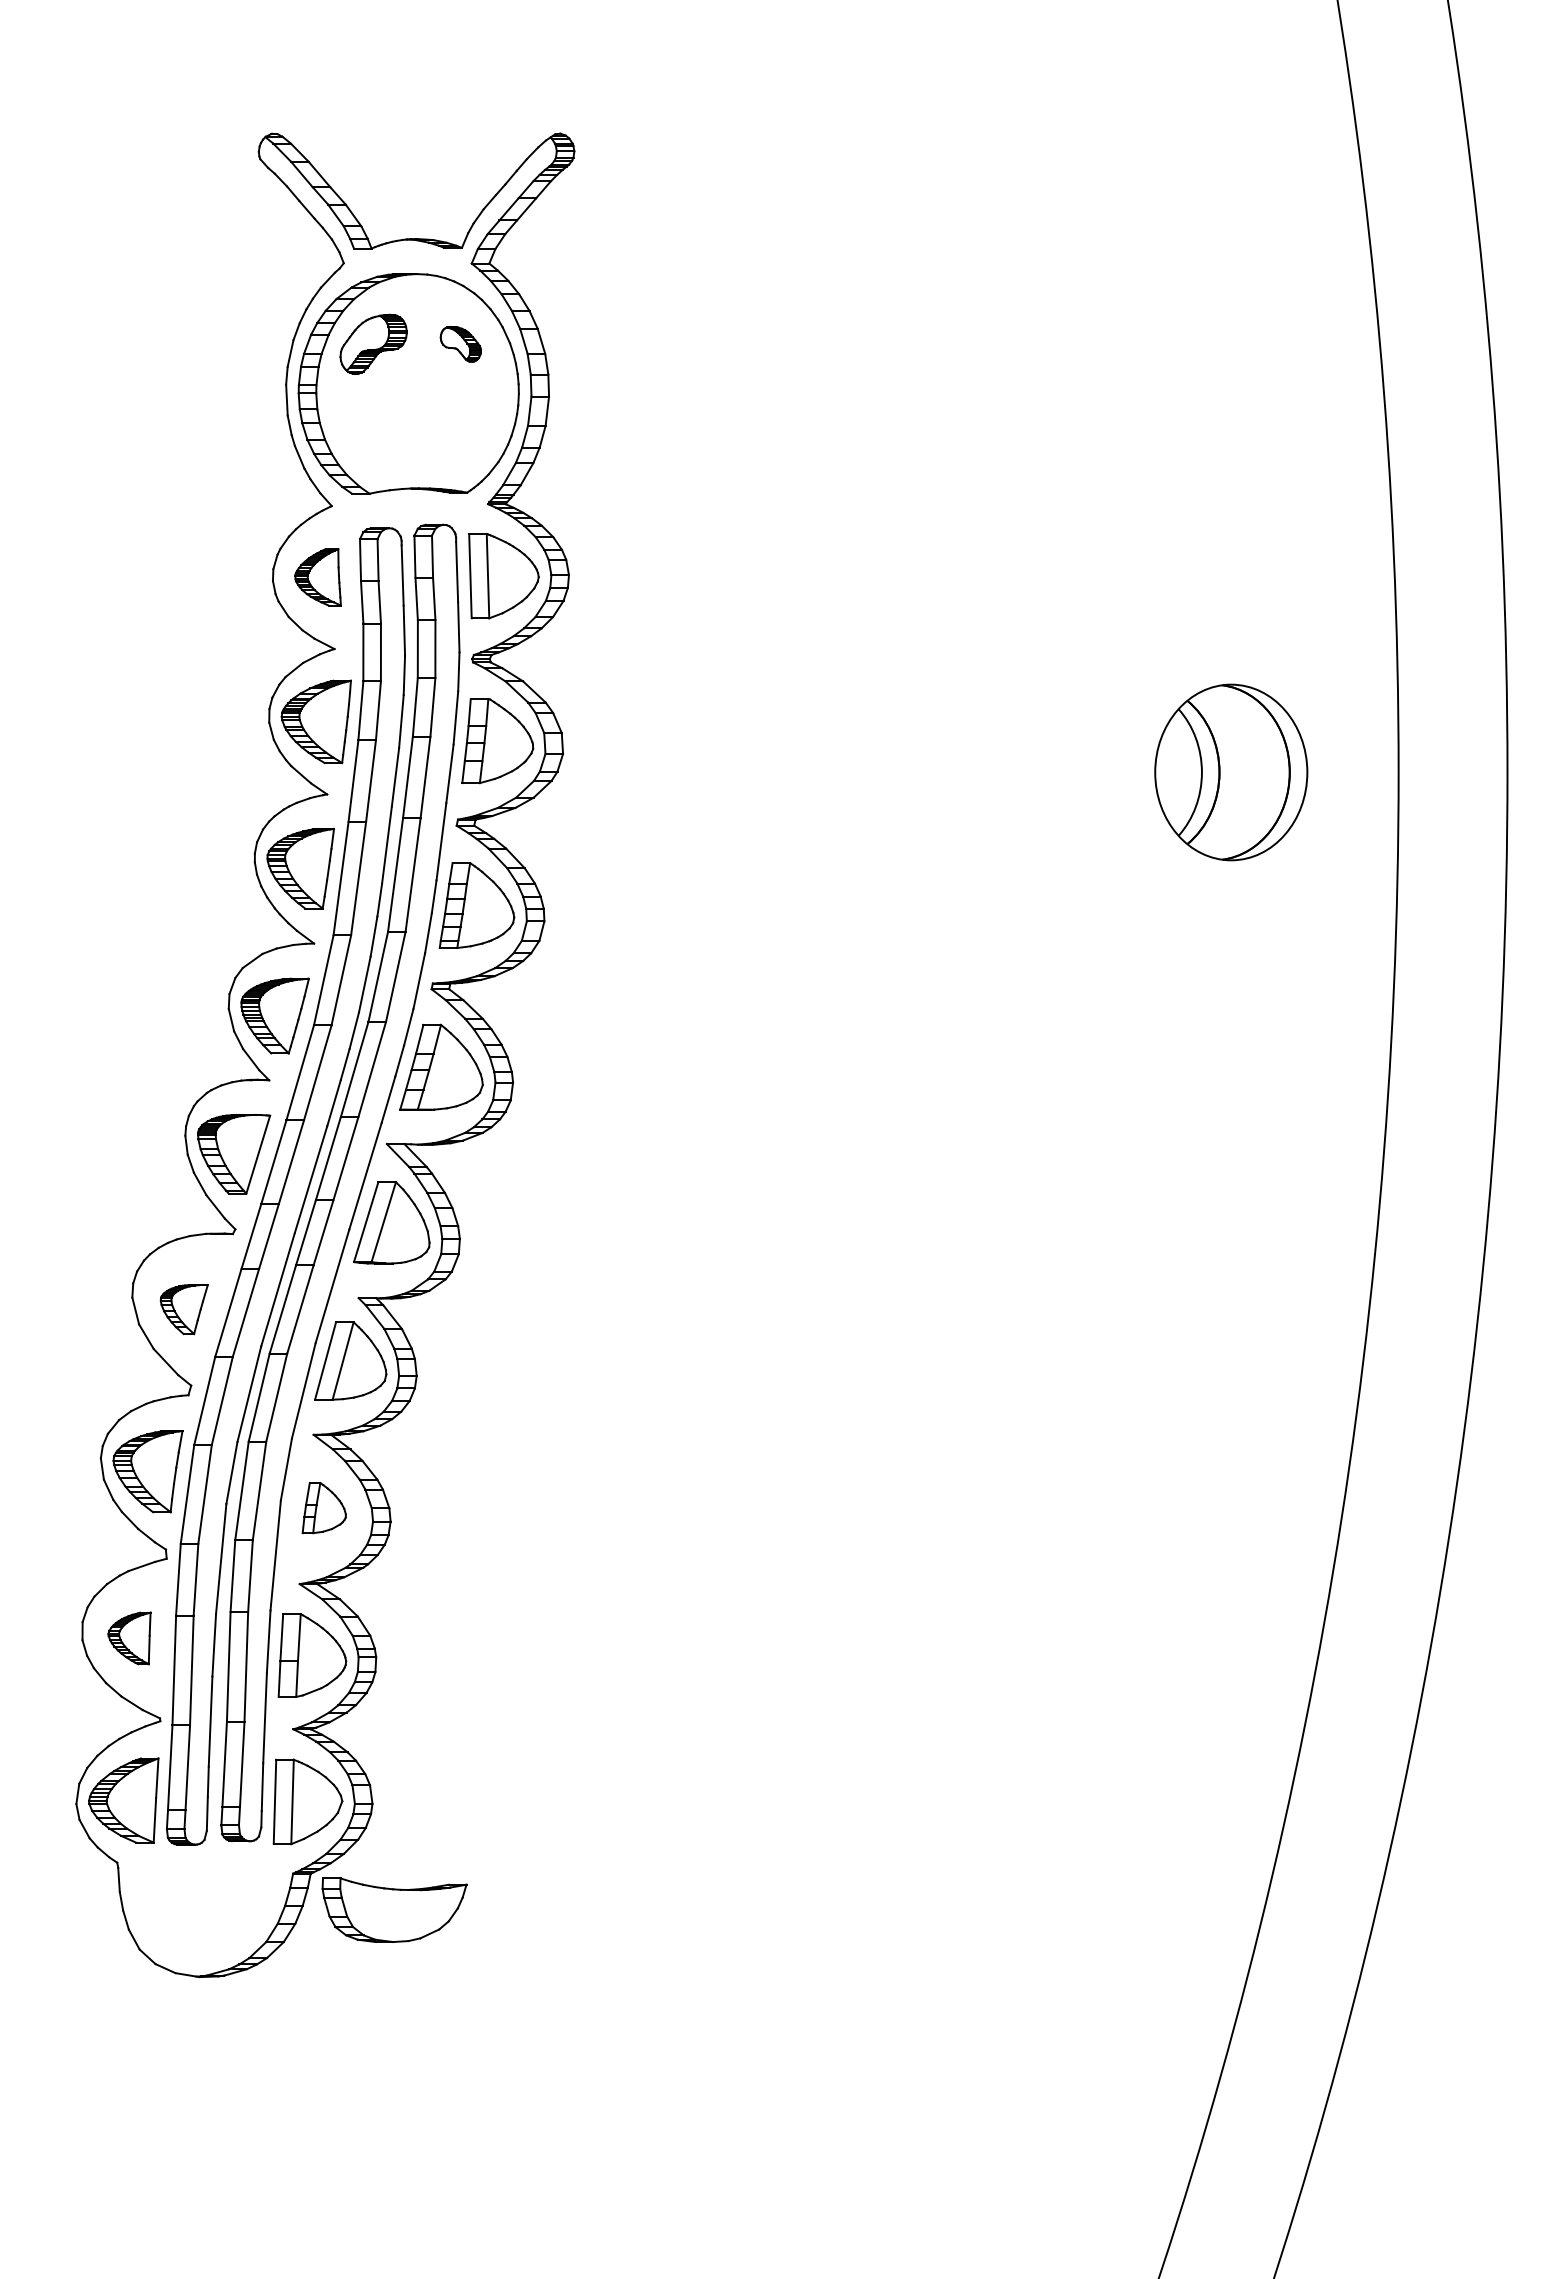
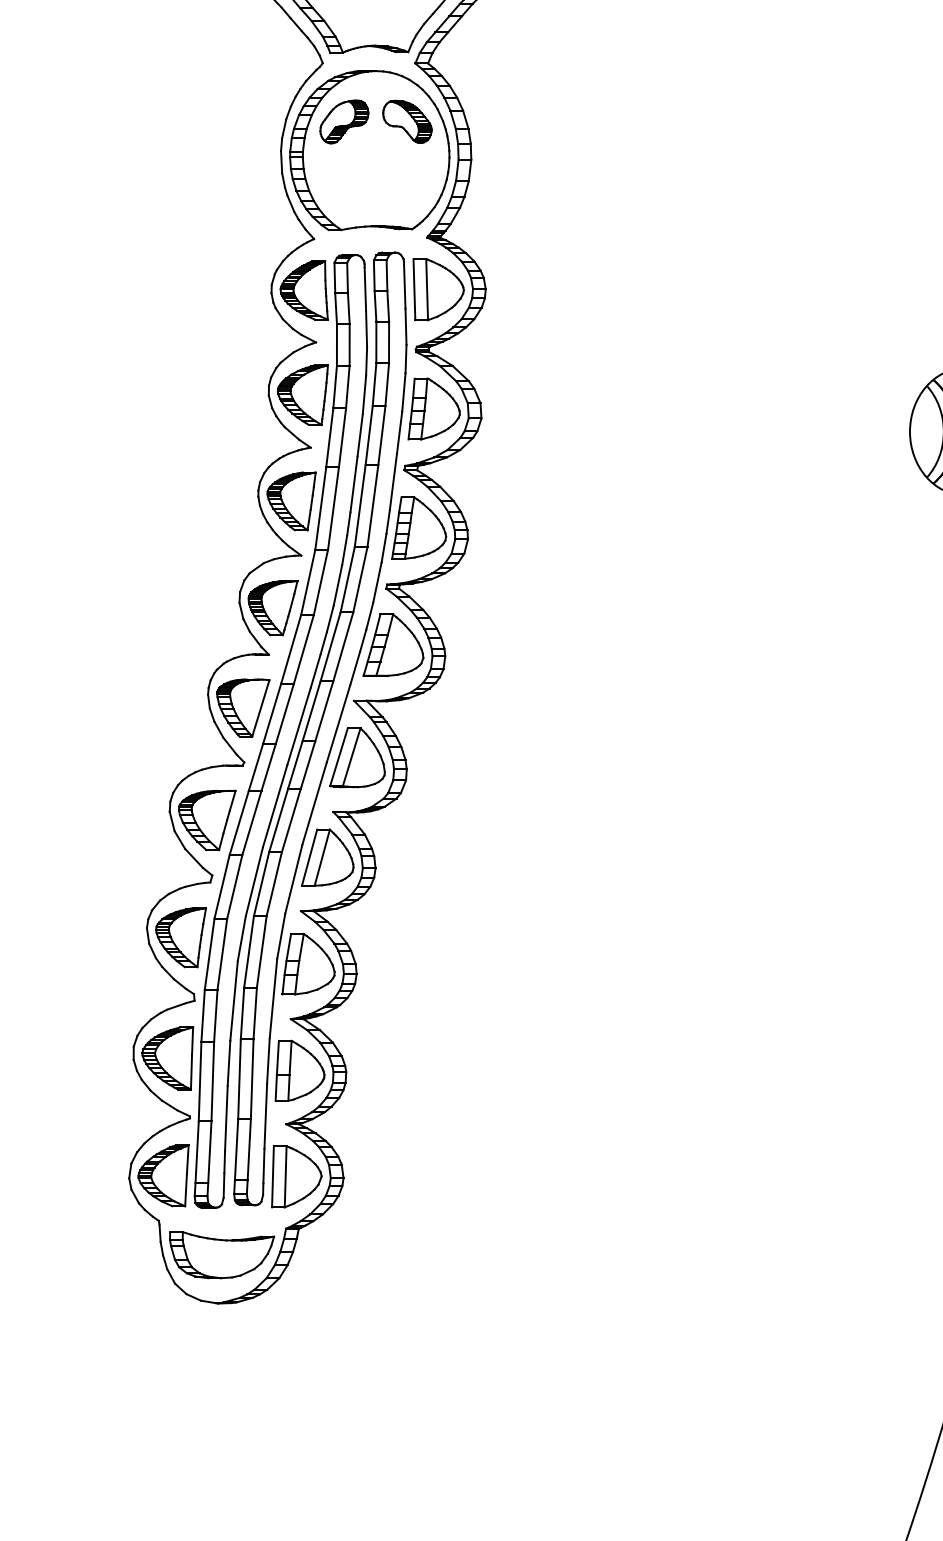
part: (460, 344) -> (407, 122), size x1.67
part: (317, 577) -> (303, 290), size x1.43
part: (184, 1309) -> (207, 820), size x1.67
part: (324, 1507) -> (308, 963), size x1.67
part: (129, 1638) -> (167, 1058), size x1.67
part: (394, 1909) -> (221, 1254), moved

